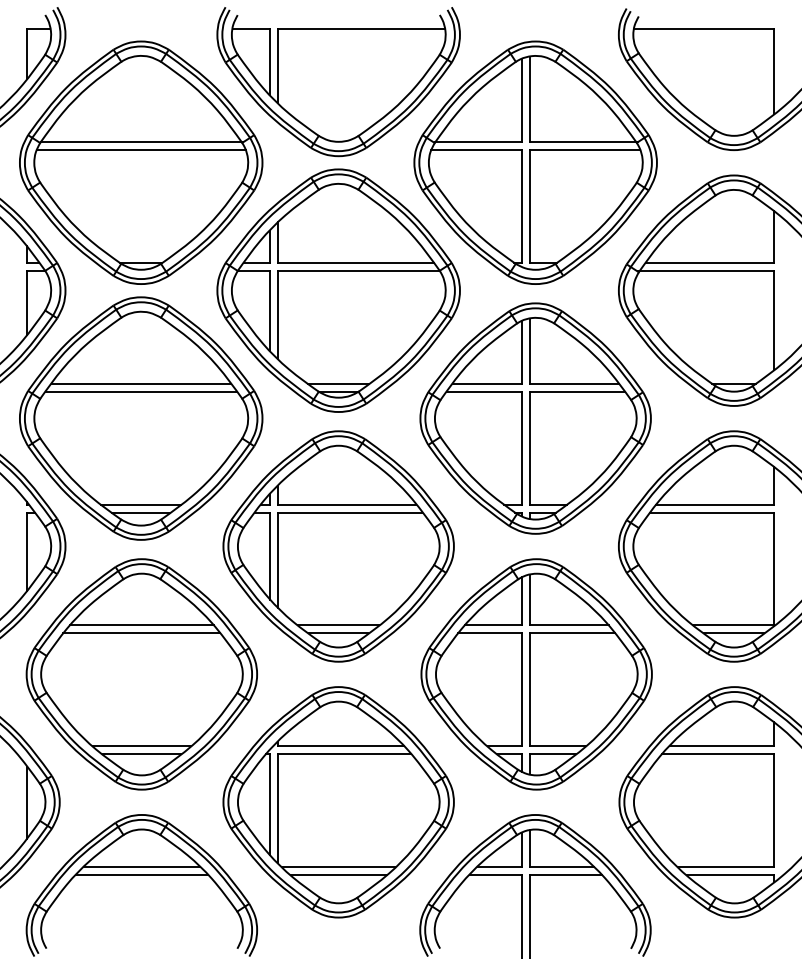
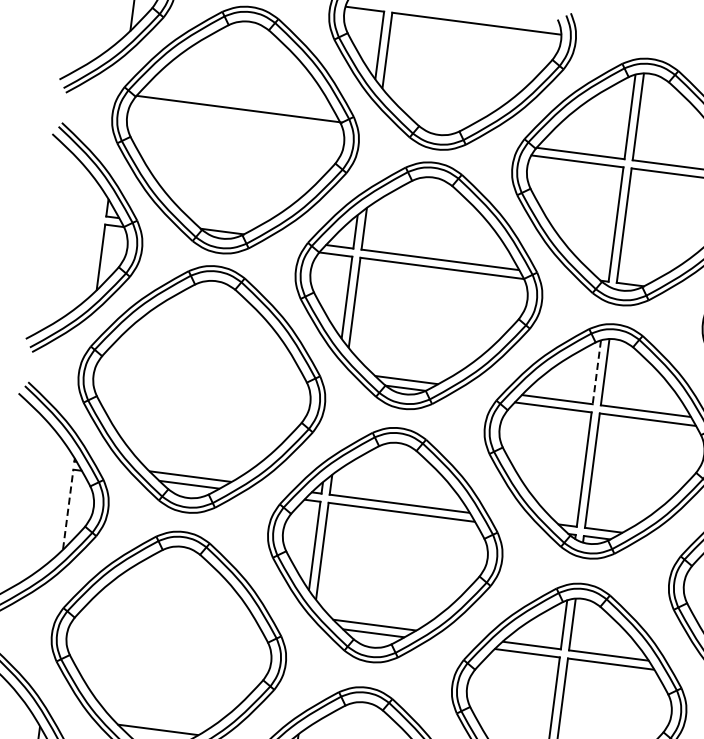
line: (140, 150) -> (236, 117), removed
line: (522, 352) -> (597, 372), solid -> dashed
line: (140, 383) -> (205, 353), removed
line: (140, 391) -> (204, 361), removed
line: (26, 551) -> (68, 509), solid -> dashed
line: (141, 625) -> (174, 599), removed
line: (141, 633) -> (173, 607), removed
line: (141, 746) -> (159, 721), removed

